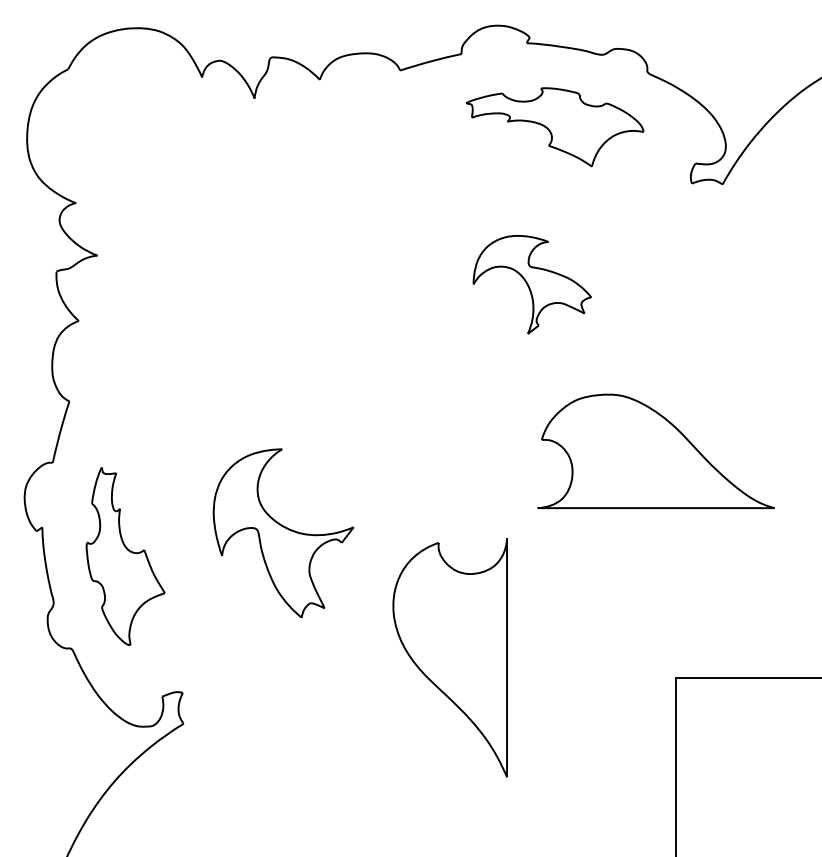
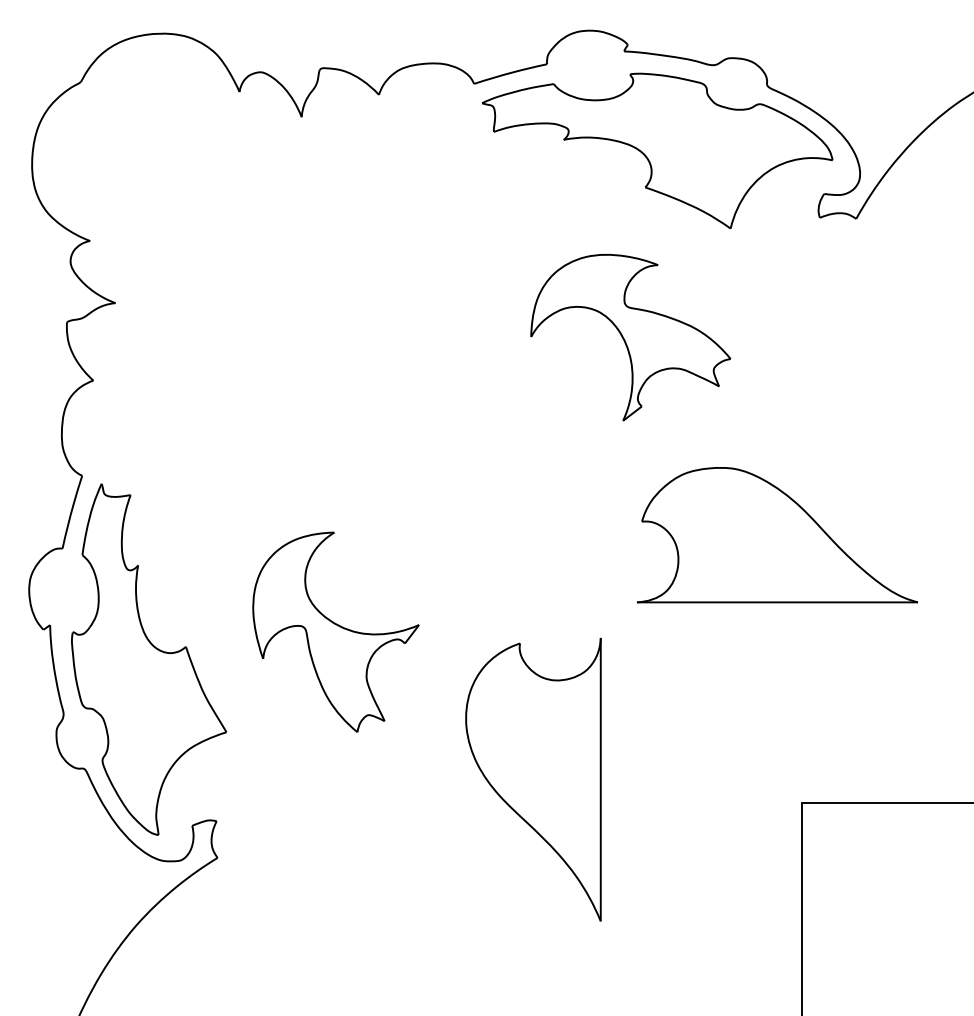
part: (554, 127) -> (657, 151), size x1.67
part: (532, 284) -> (630, 337), size x1.43
part: (125, 556) -> (148, 659), size x1.67

